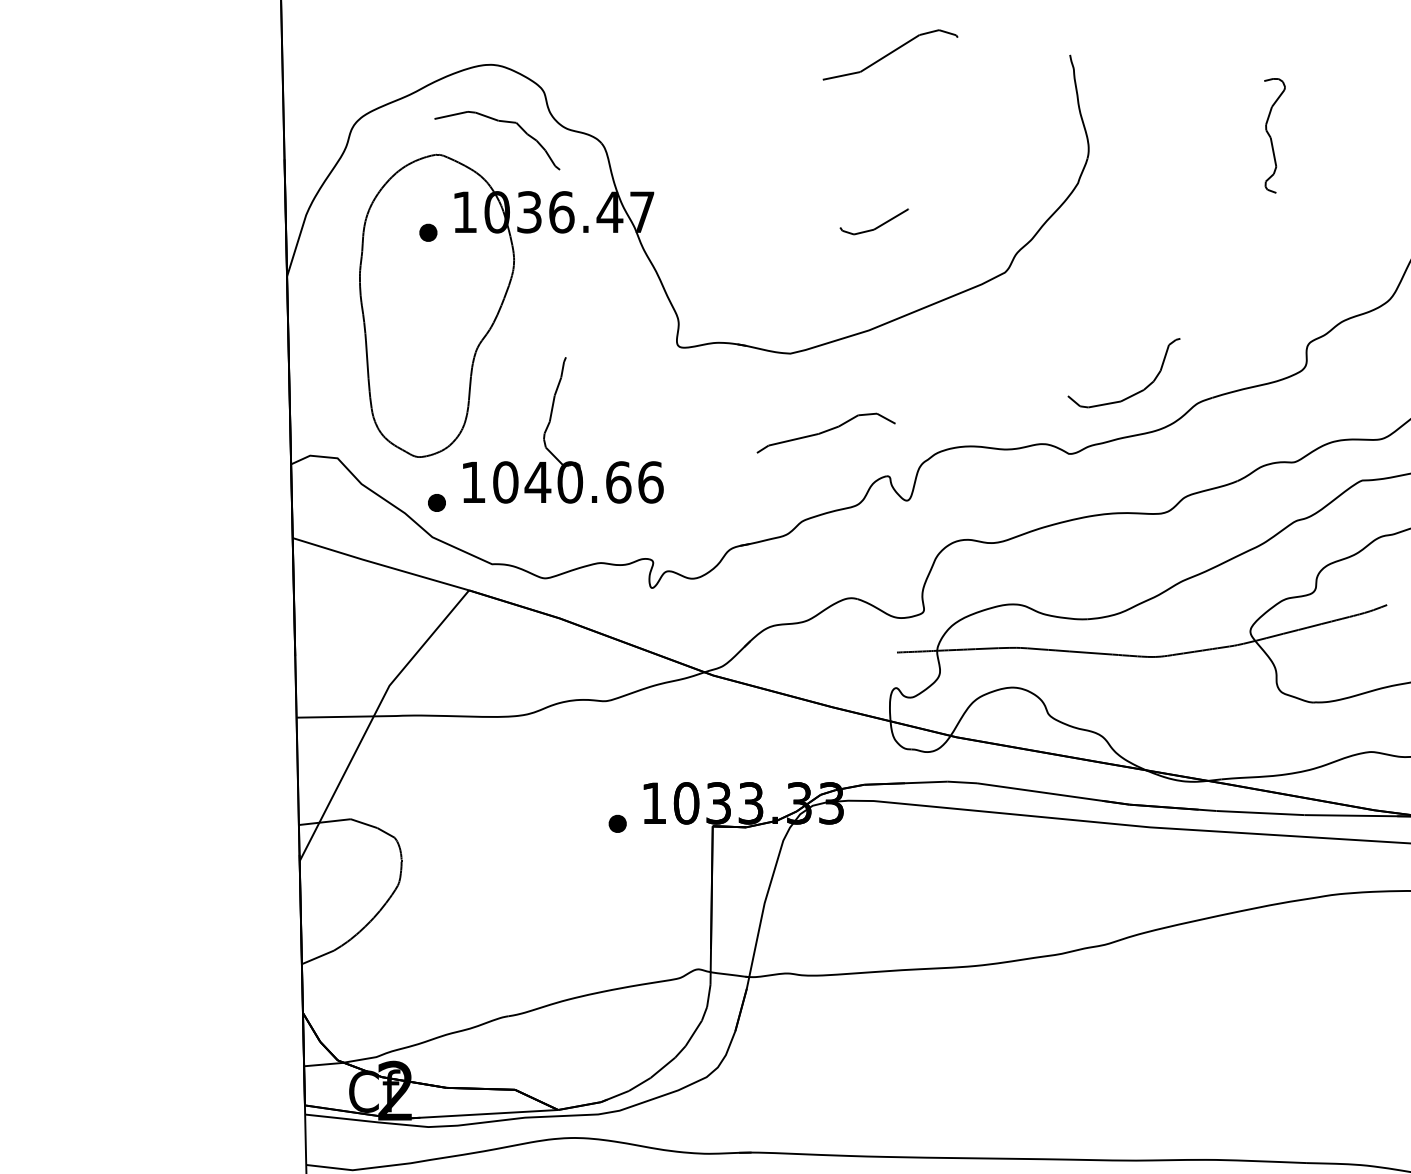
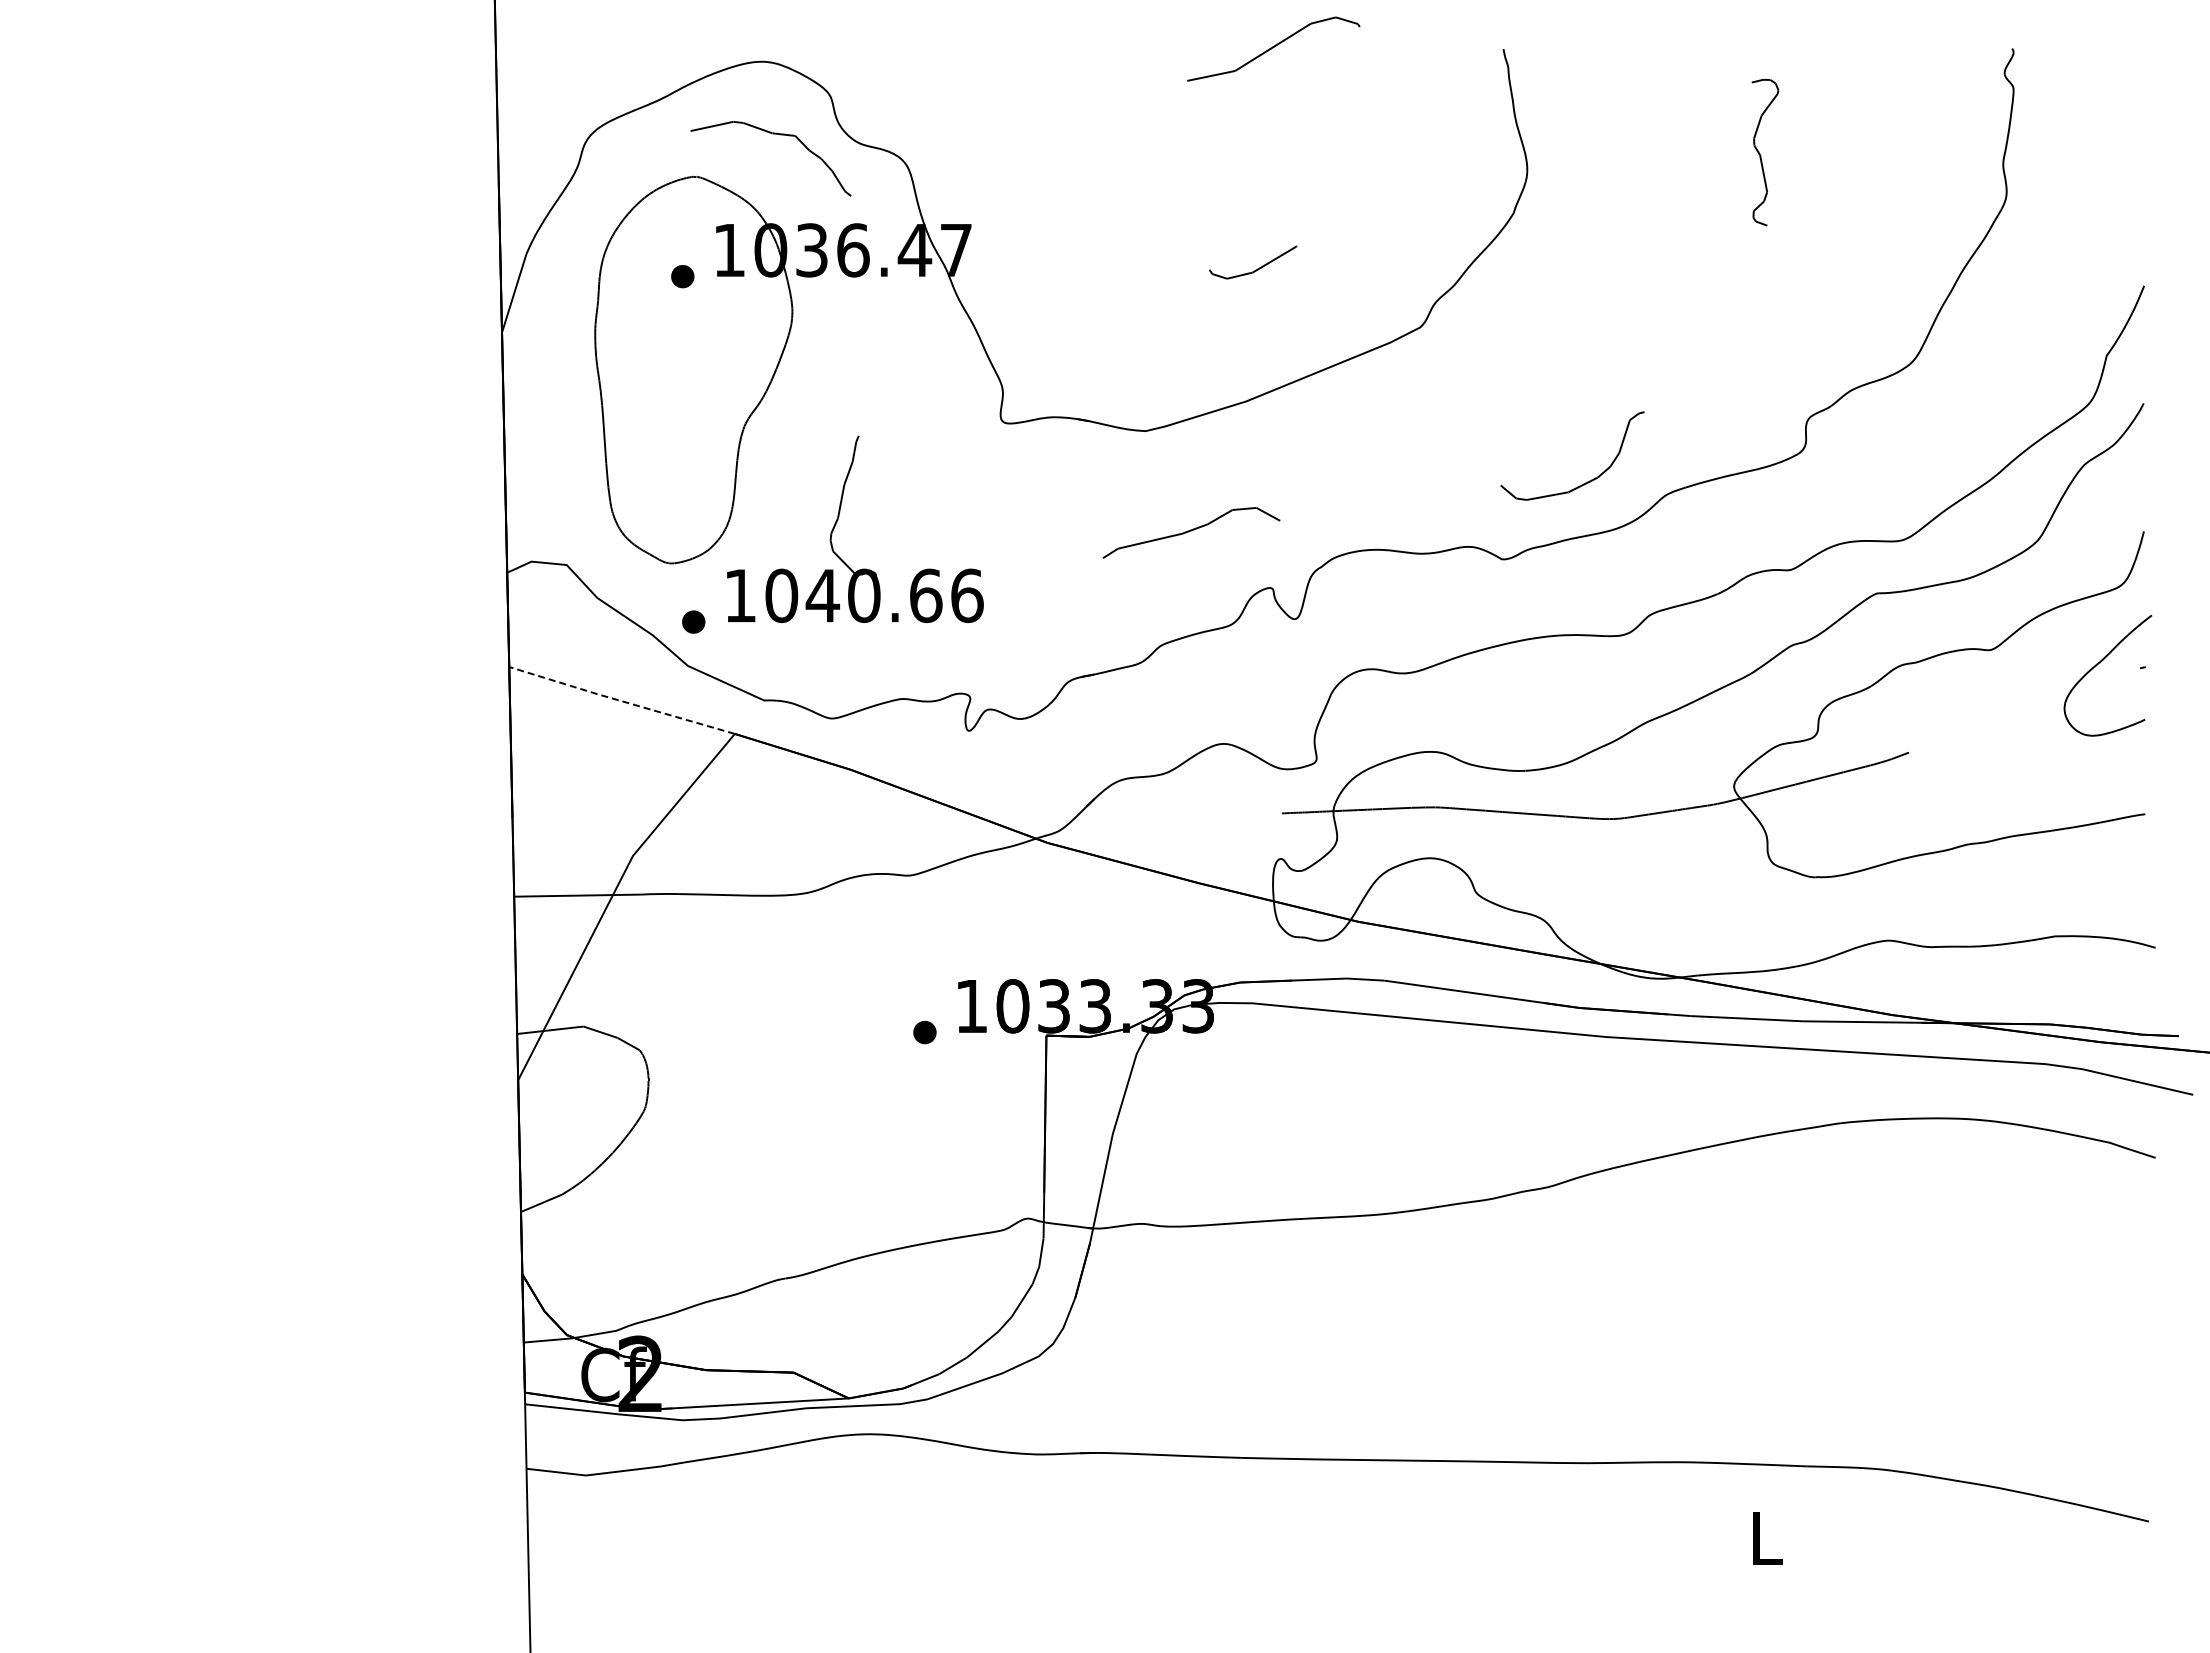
line: (379, 564) -> (620, 700), solid -> dashed

